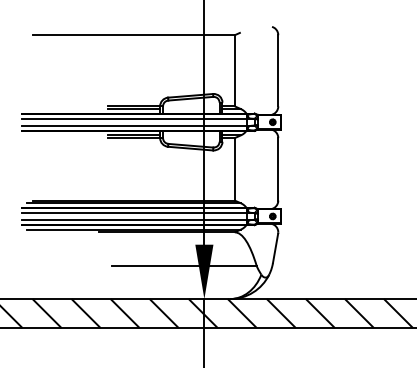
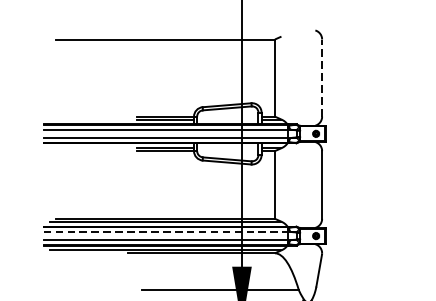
line: (278, 70) -> (322, 77), solid -> dashed
line: (134, 213) -> (166, 232), solid -> dashed

